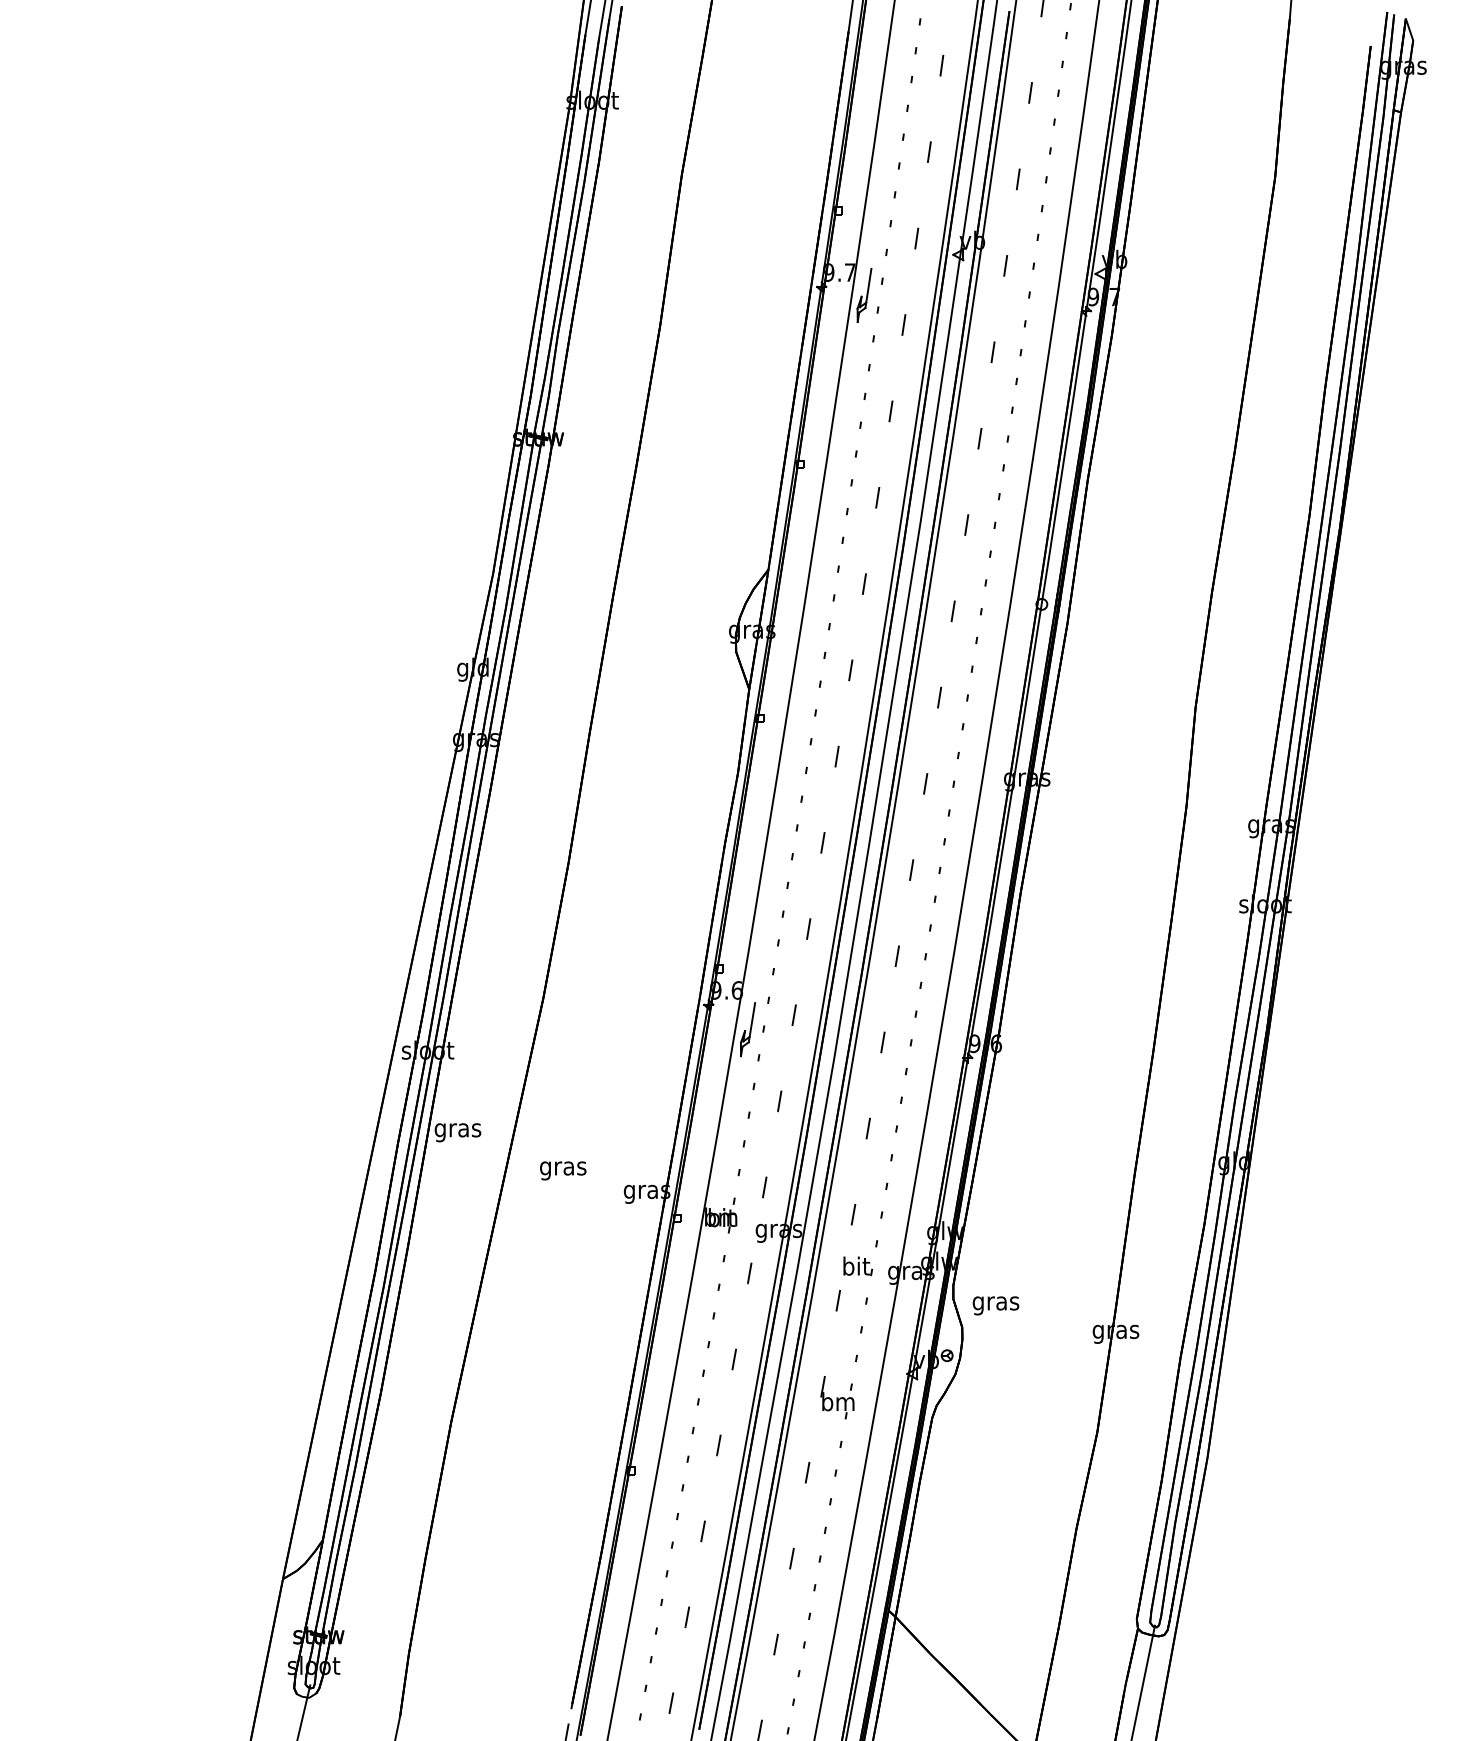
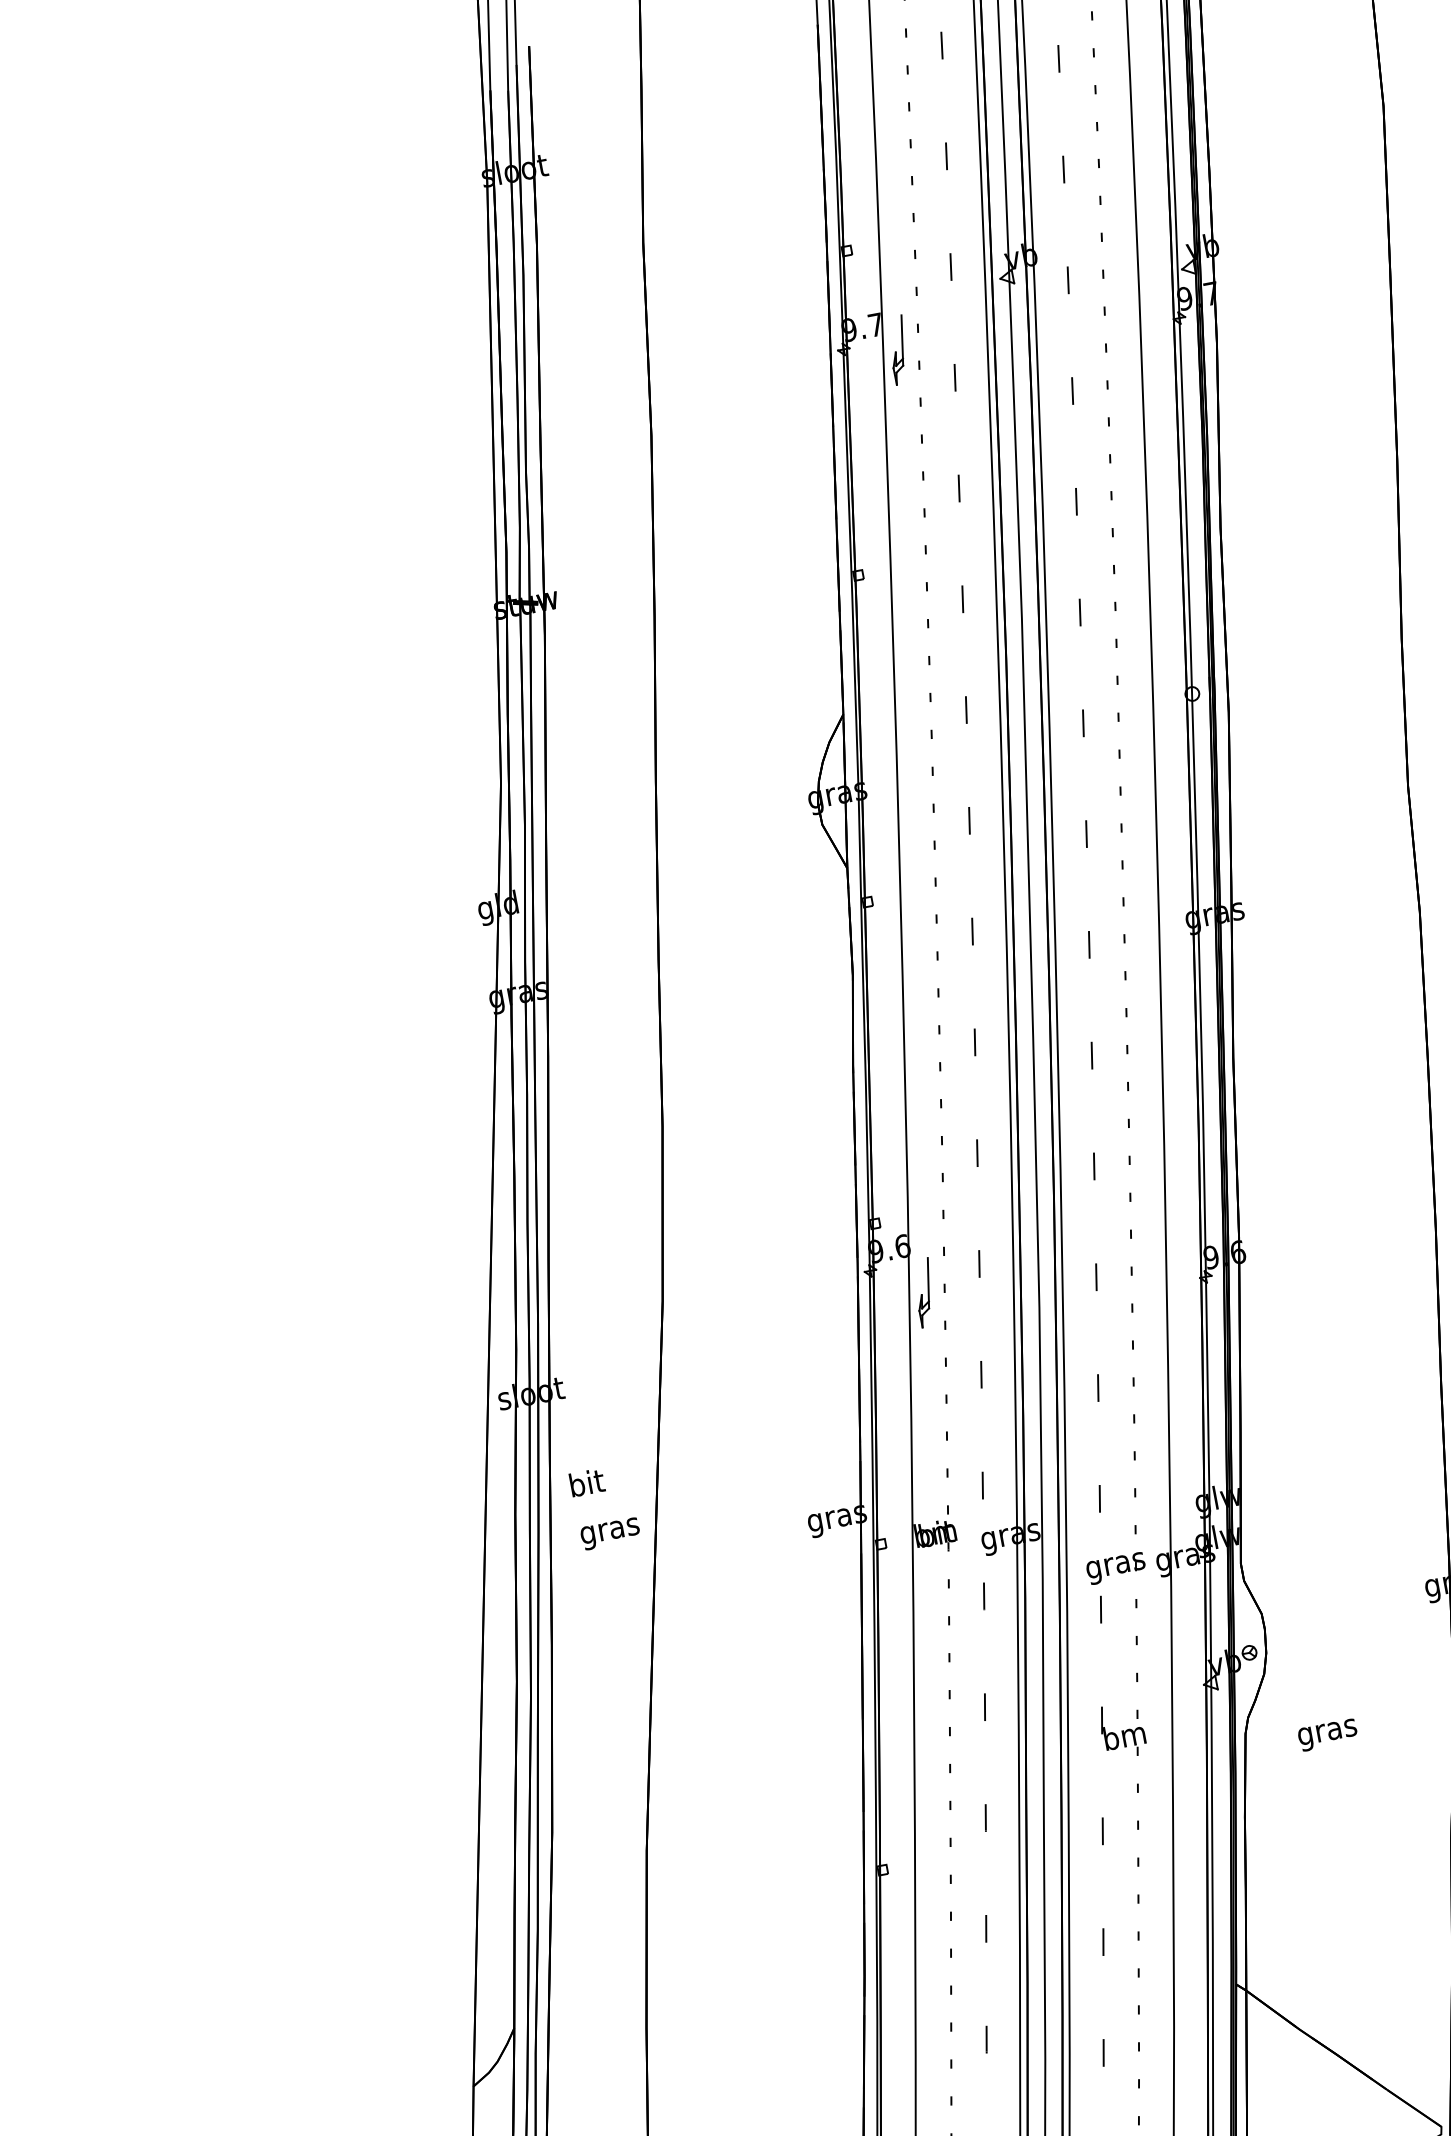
text: (457, 1130) -> (586, 1486), gras -> bit
text: (563, 1170) -> (610, 1533), moved
text: (855, 1268) -> (1114, 1565), bit -> gras
text: (995, 1305) -> (1327, 1734), moved

